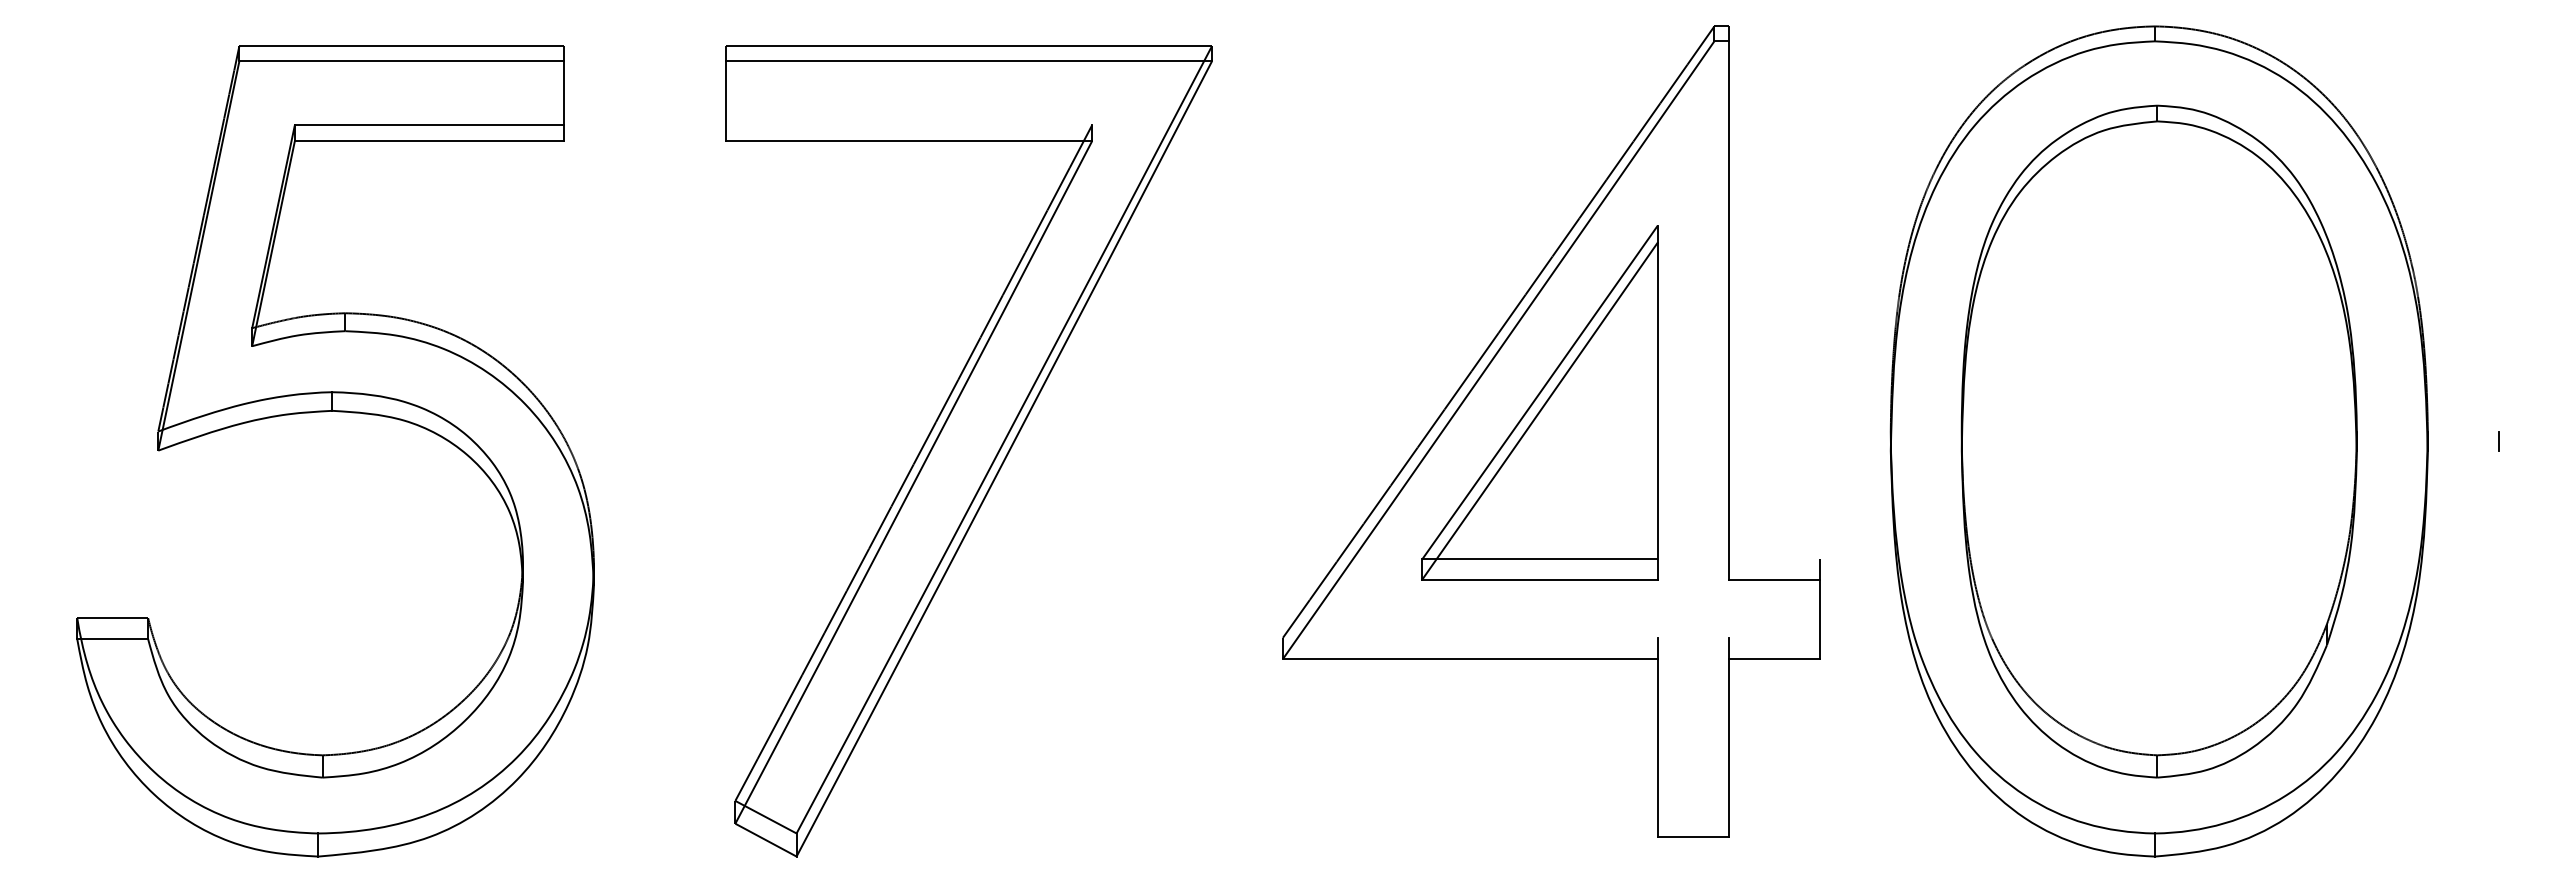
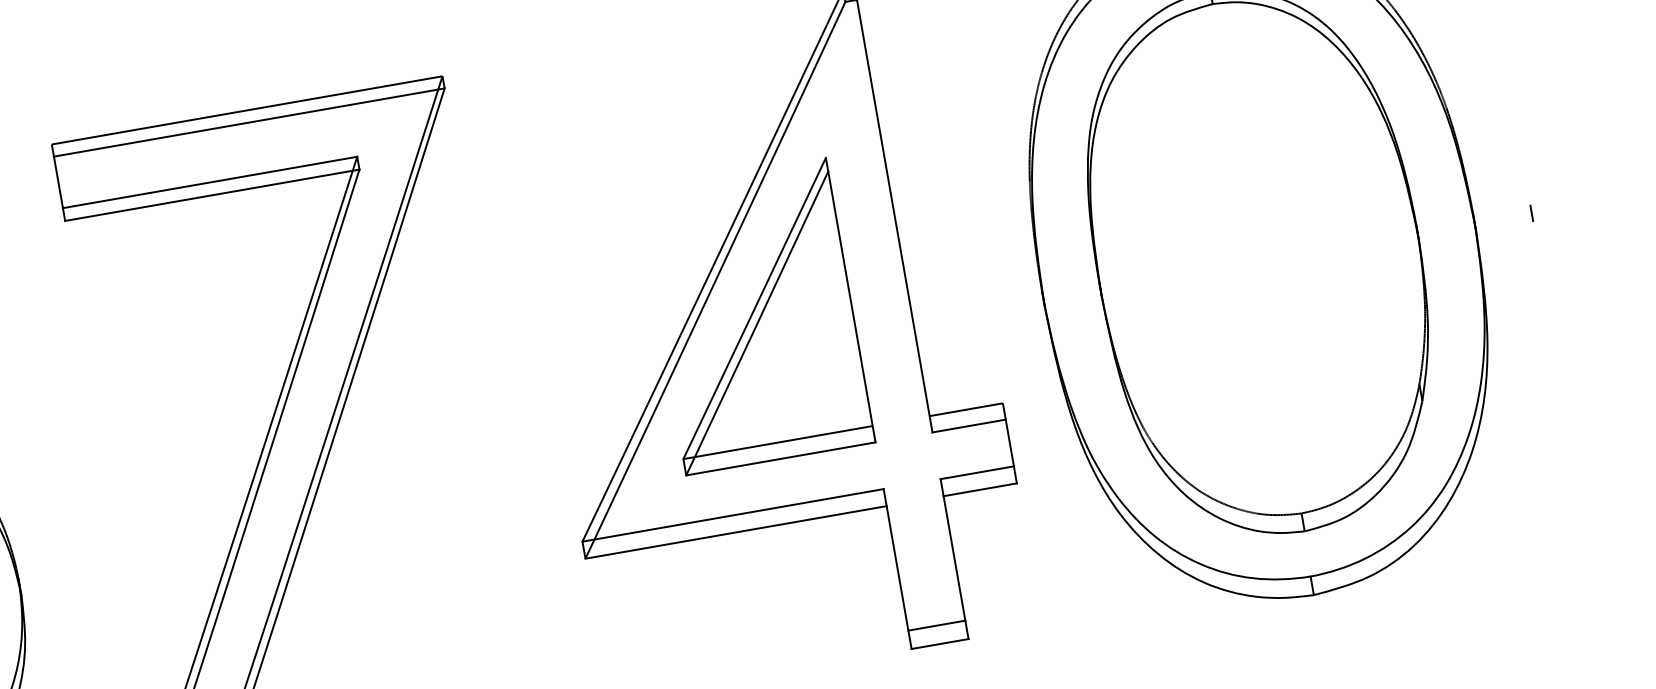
line: (908, 125) -> (209, 182), added
line: (1773, 559) -> (965, 409), added
line: (1469, 637) -> (732, 515), added
line: (1773, 637) -> (976, 472), added
line: (1692, 813) -> (936, 625), added

